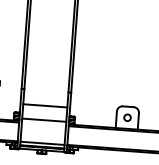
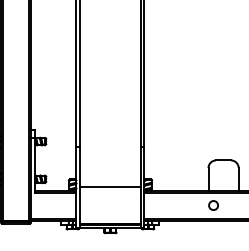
line: (45, 105) -> (110, 167), removed
circle: (127, 117) -> (213, 205), moved
line: (42, 143) -> (110, 218), removed

